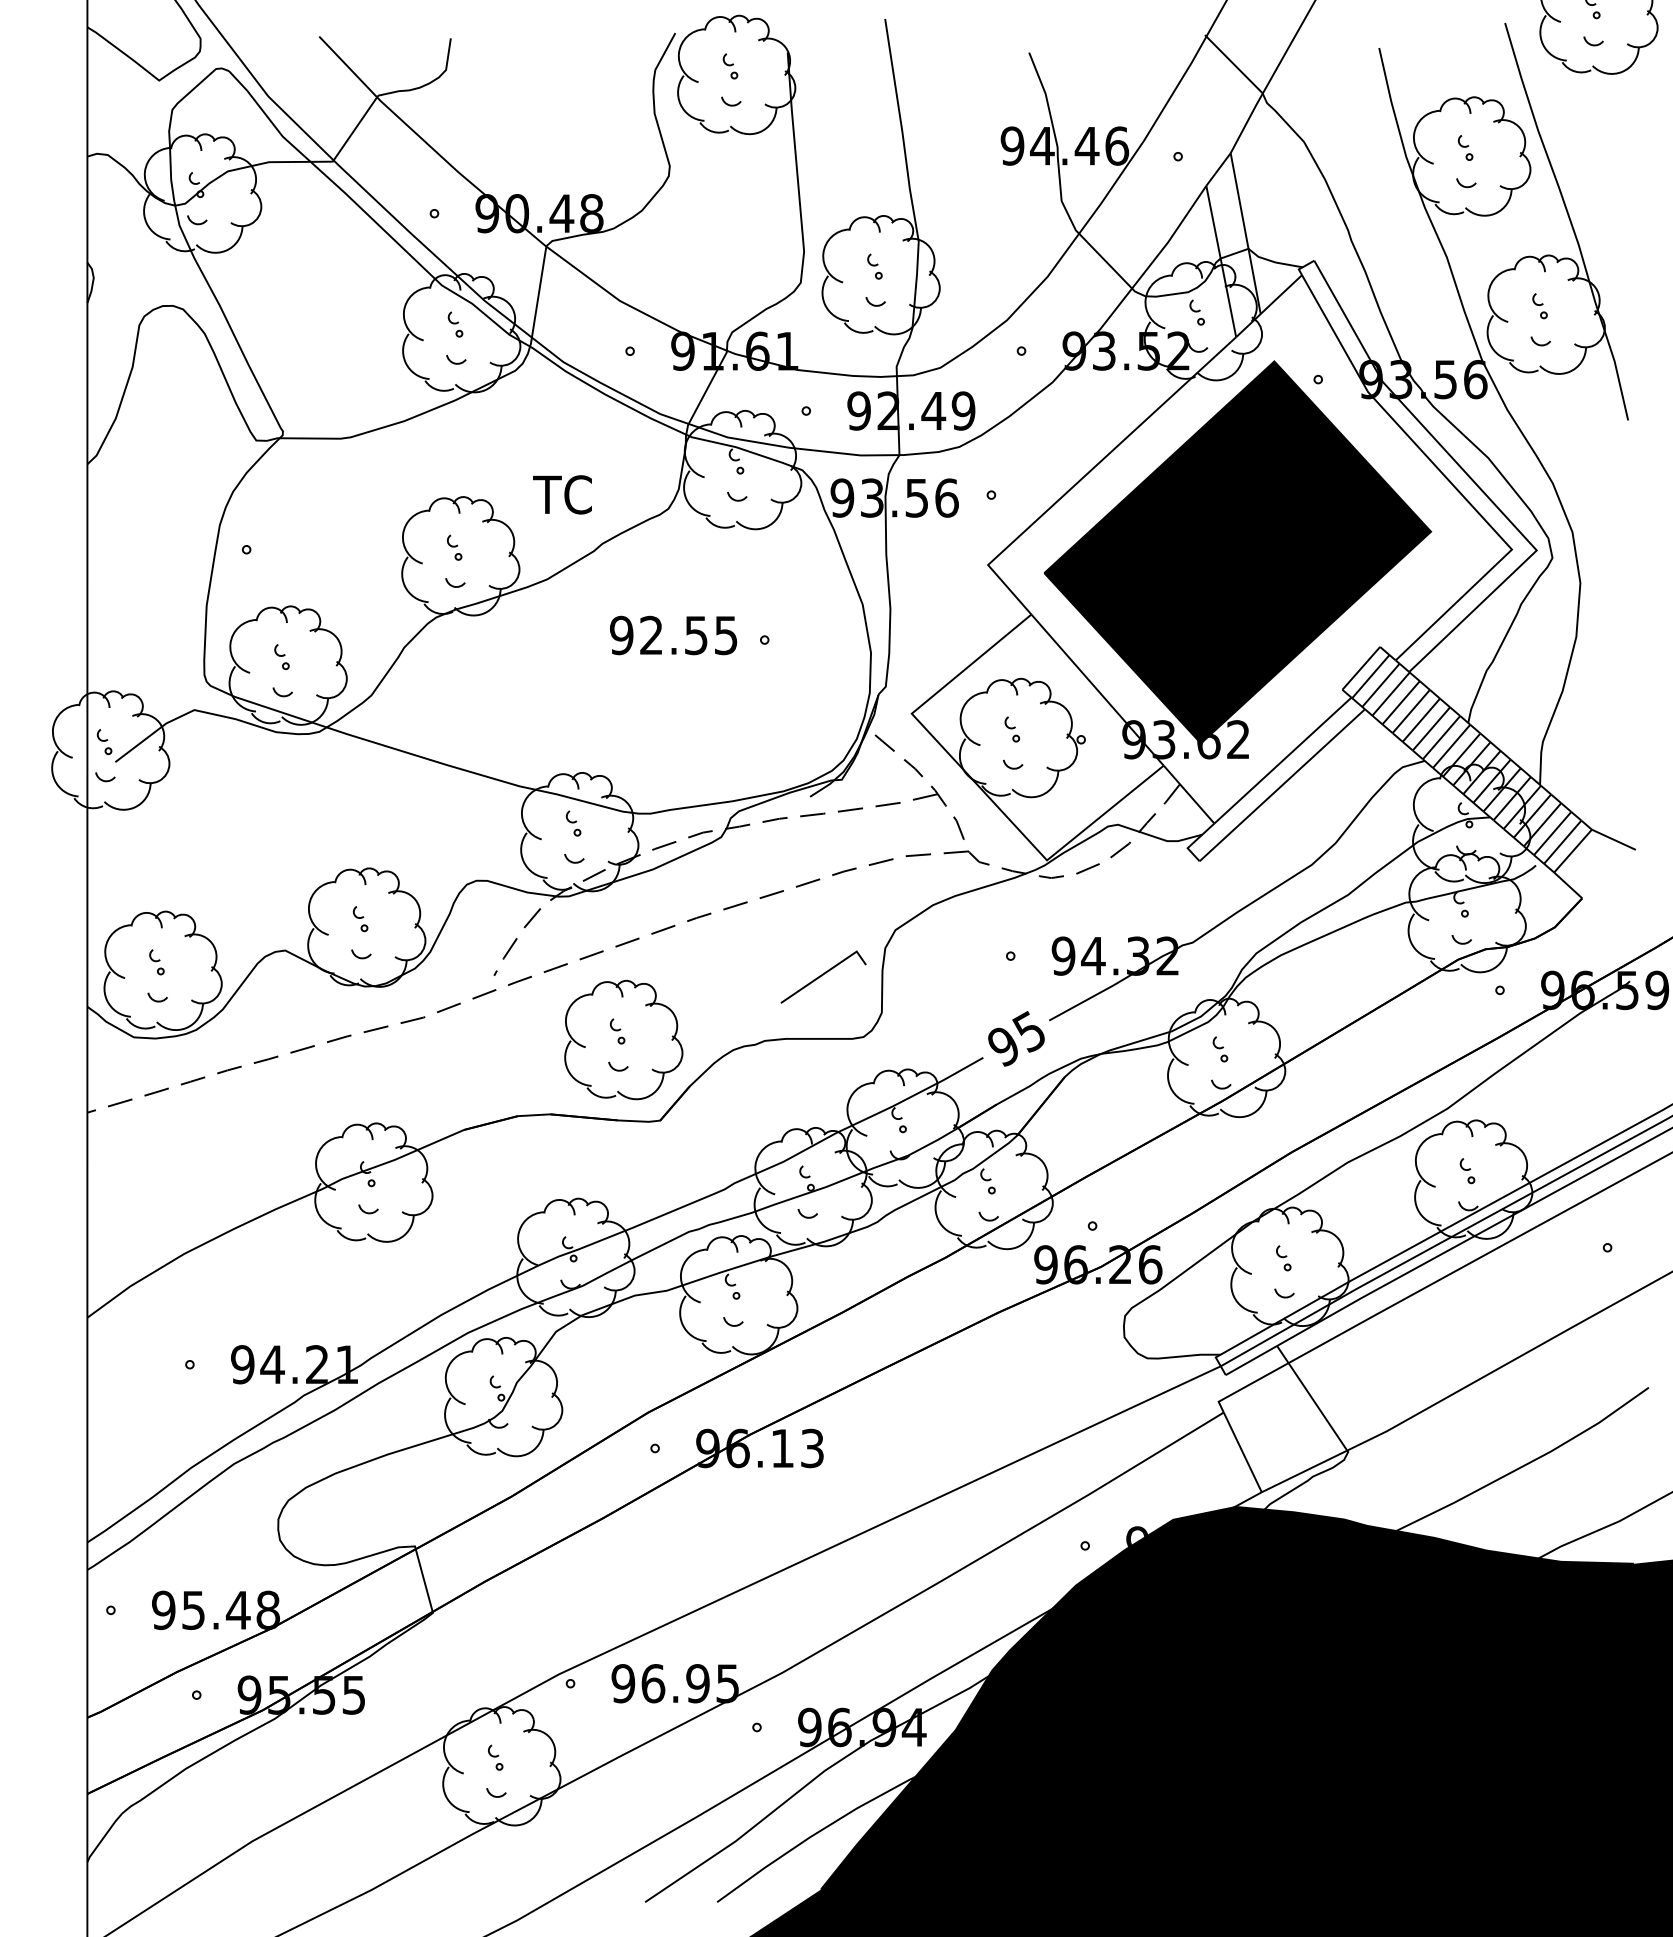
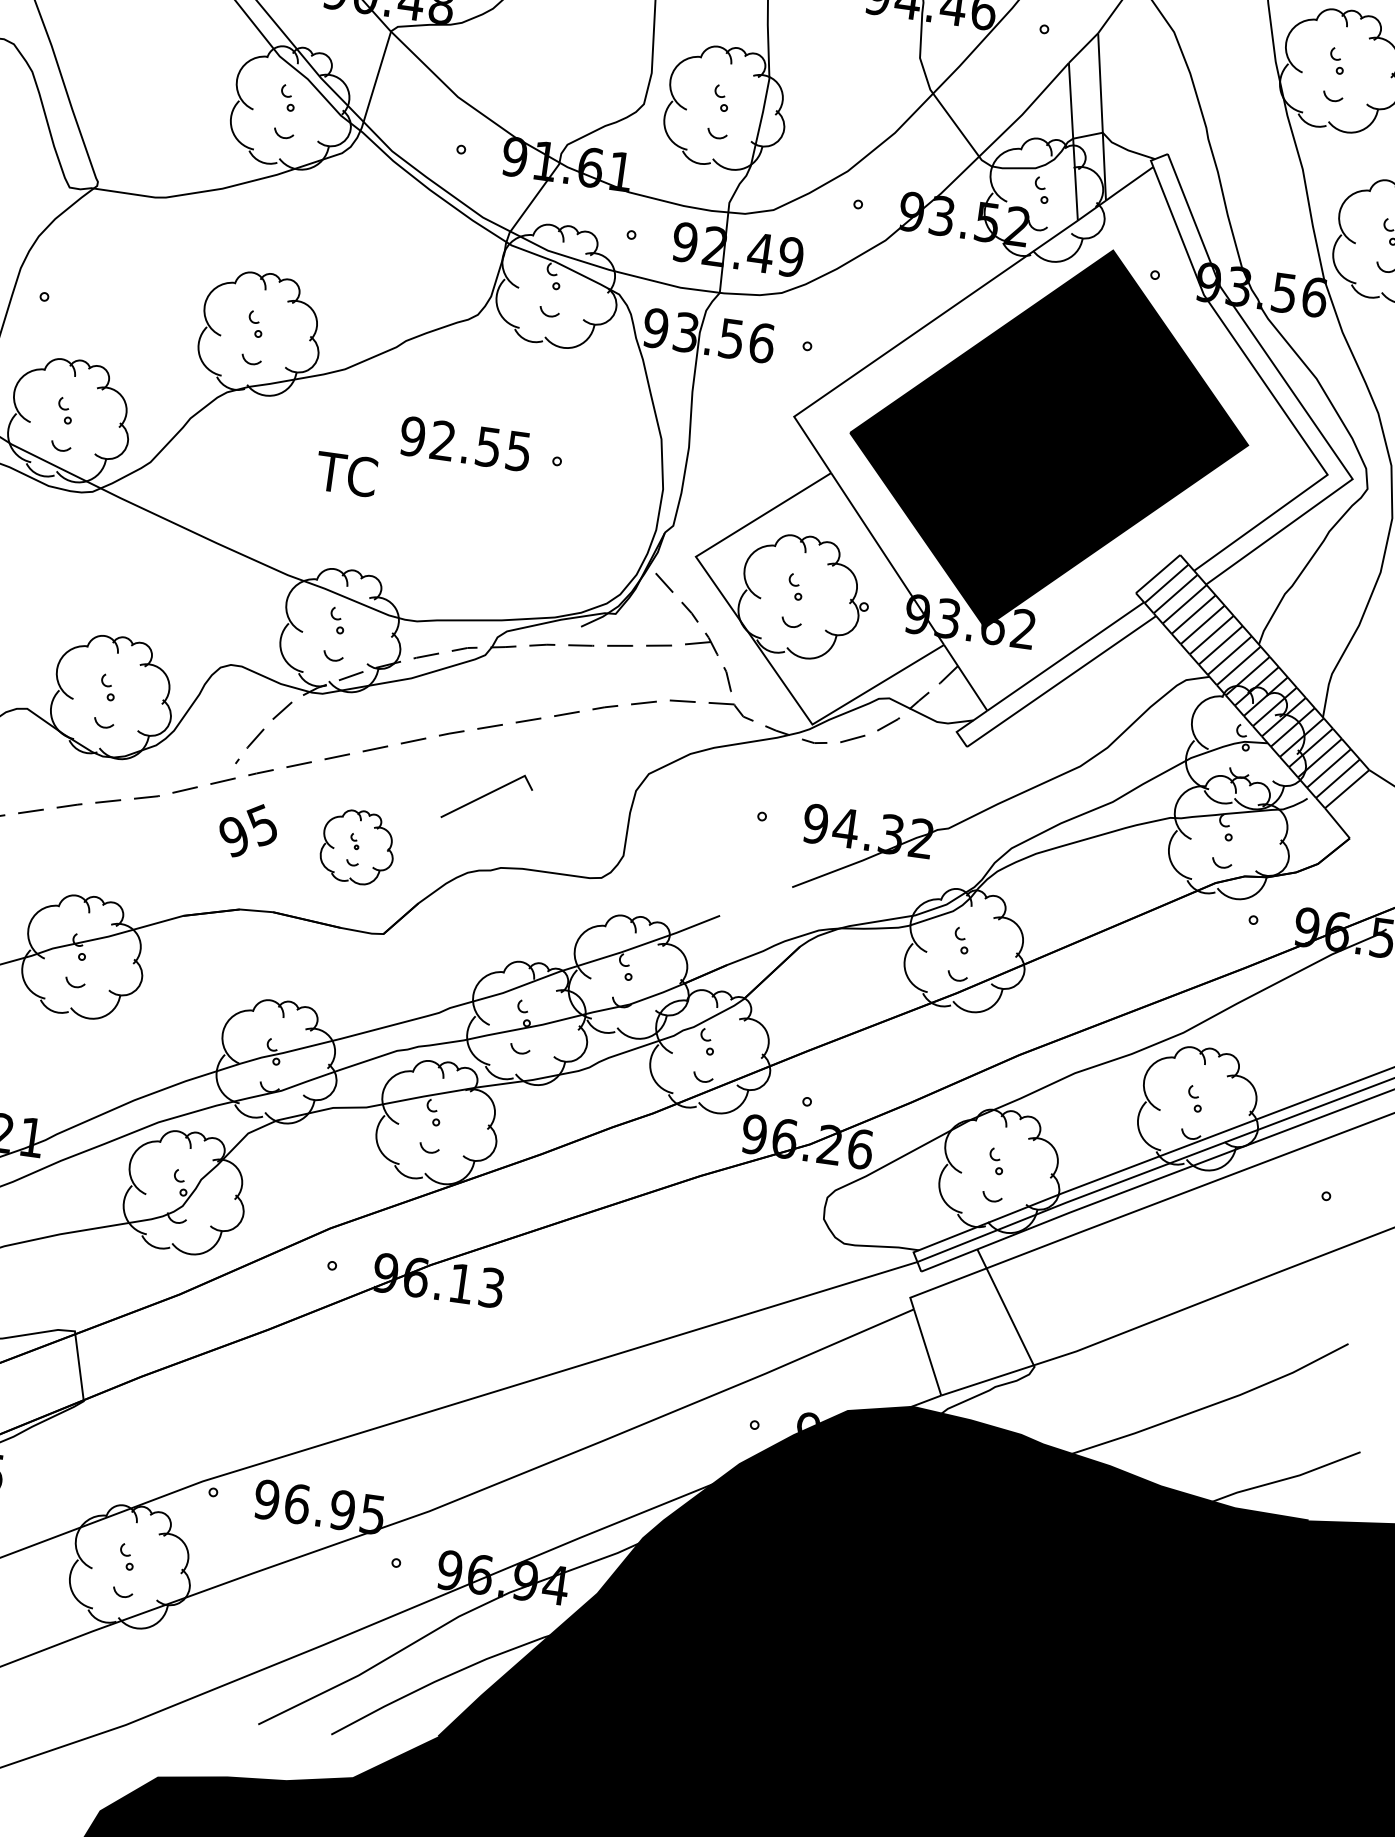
text: (562, 494) -> (346, 473), moved
line: (823, 975) -> (487, 795), moved
text: (1016, 1038) -> (248, 830), moved
part: (623, 1039) -> (357, 846), size x0.6

